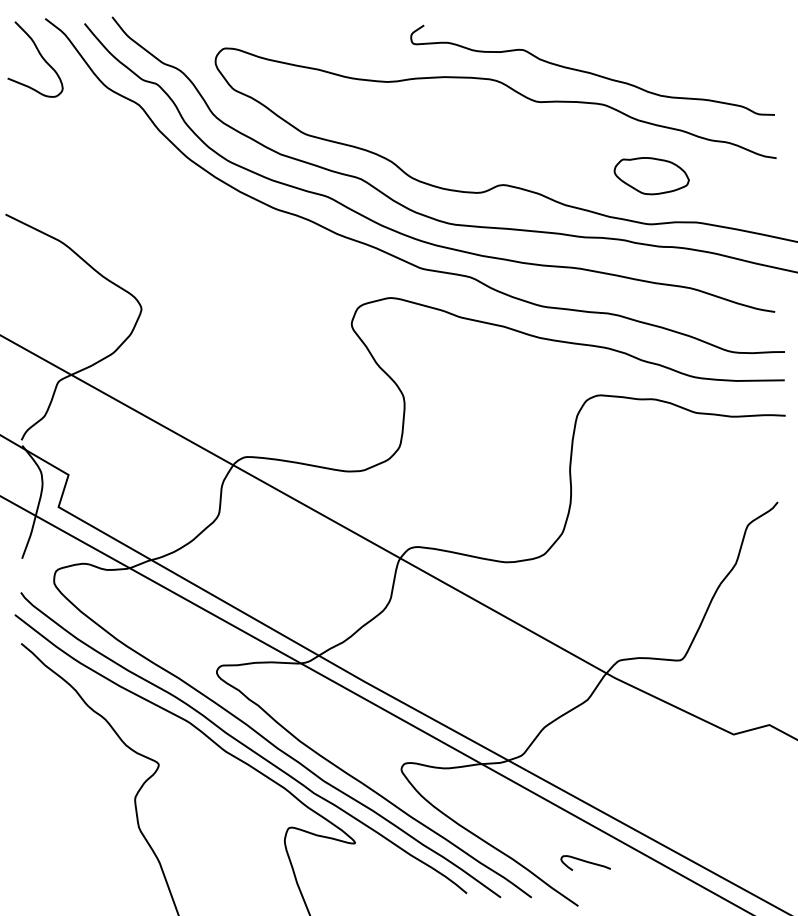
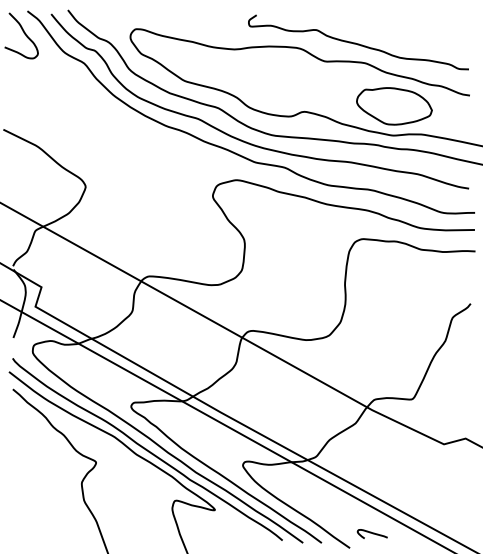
part: (651, 176) -> (394, 106), size x1.67
curve: (584, 862) -> (371, 533), moved

